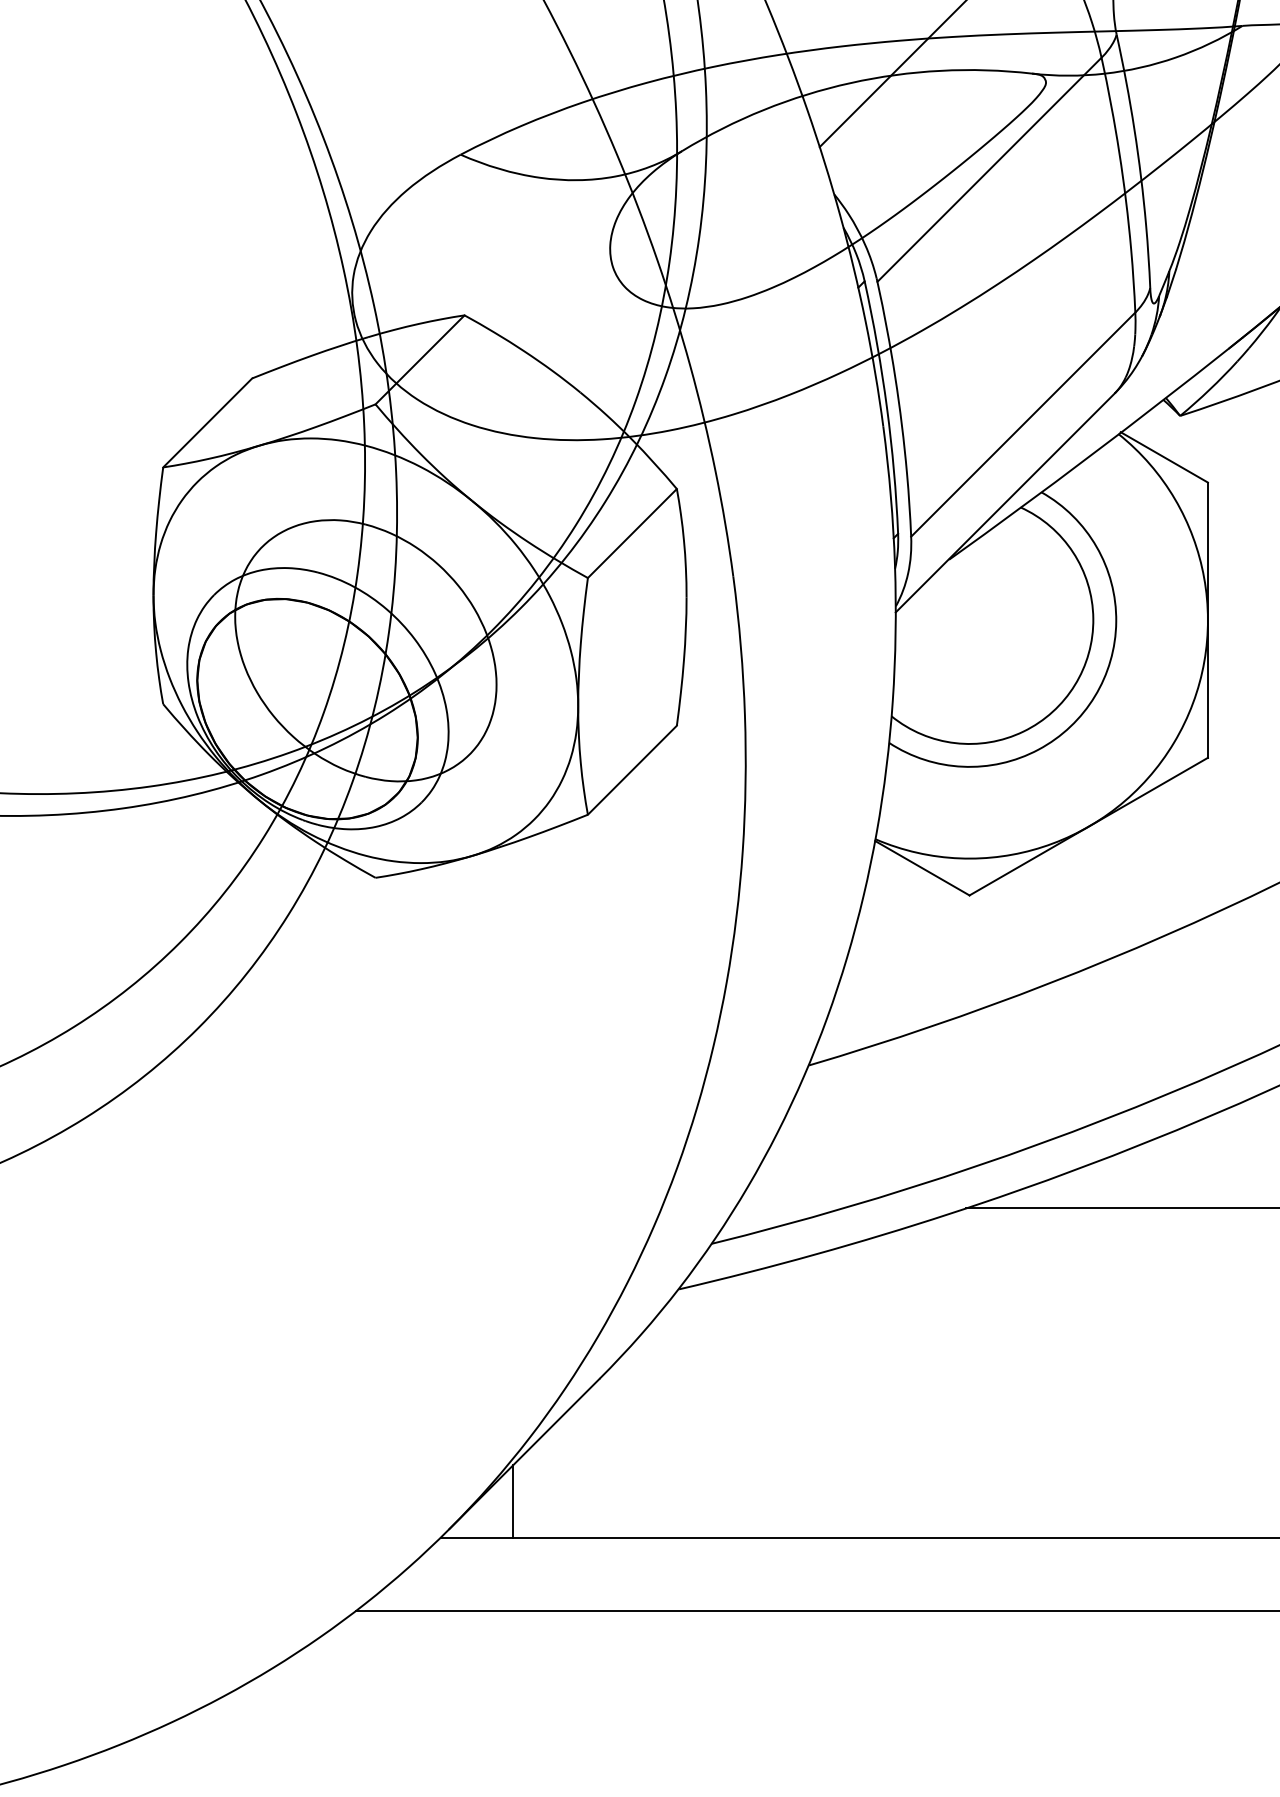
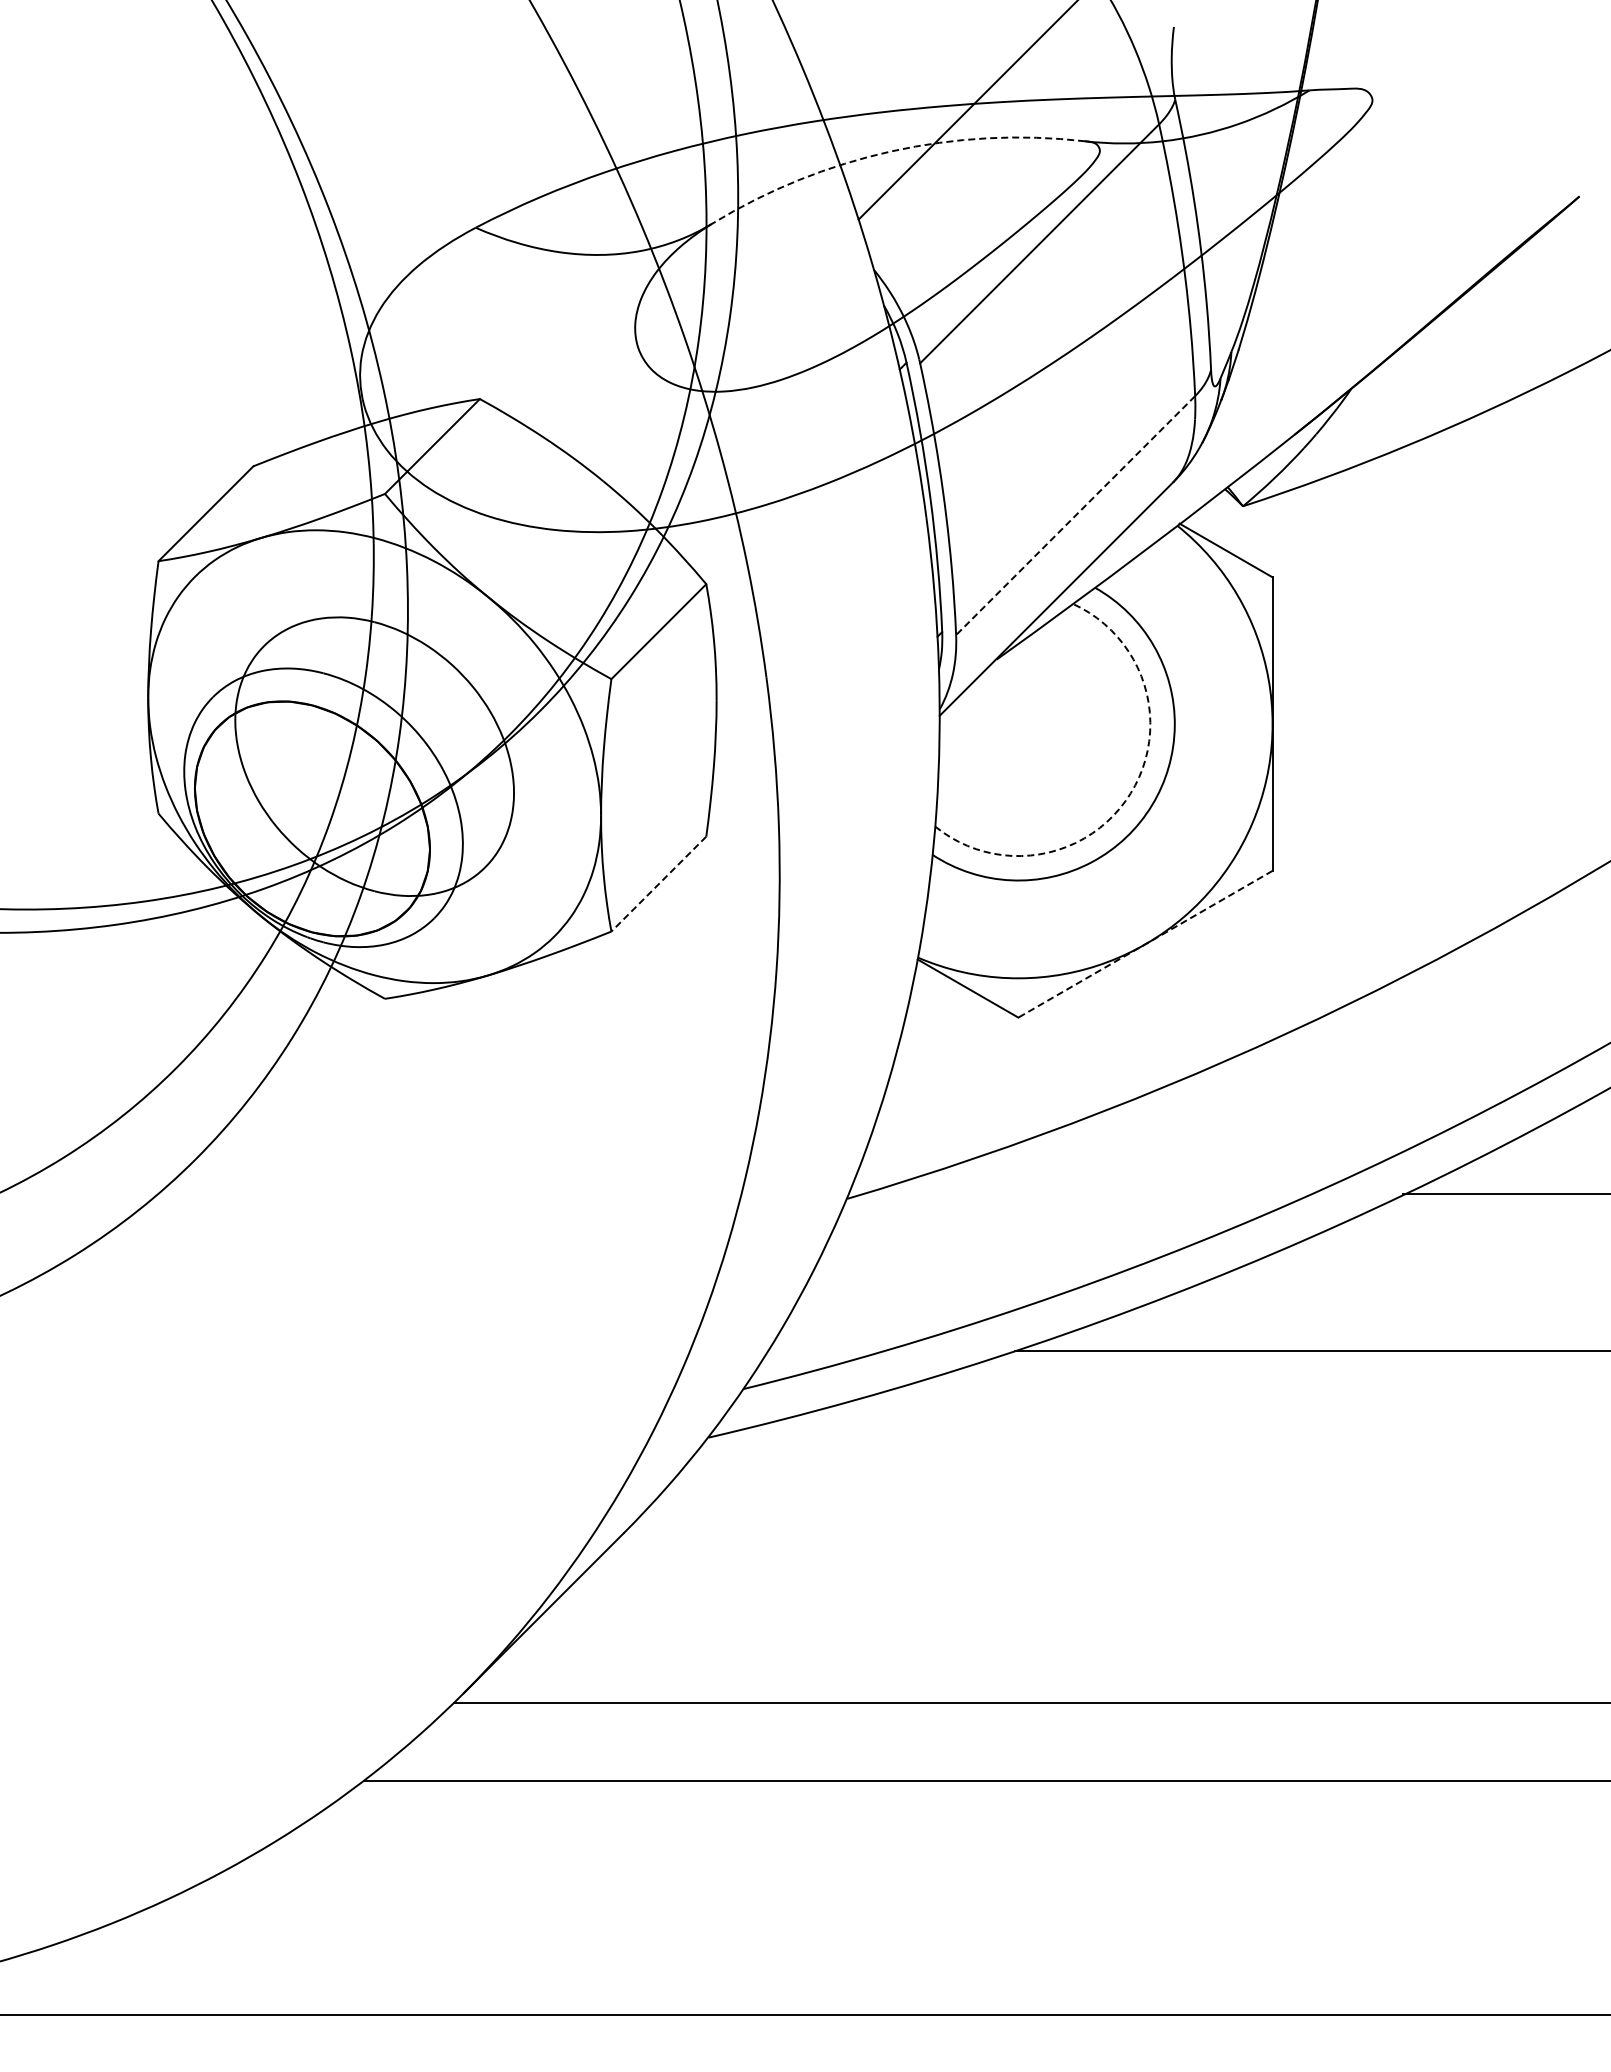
arc: (850, 83) -> (891, 151), solid -> dashed
line: (1023, 424) -> (1075, 515), solid -> dashed
arc: (1074, 685) -> (1130, 793), solid -> dashed
line: (632, 770) -> (658, 884), solid -> dashed
line: (1088, 826) -> (1145, 944), solid -> dashed
line: (512, 1501) -> (531, 1663), removed

